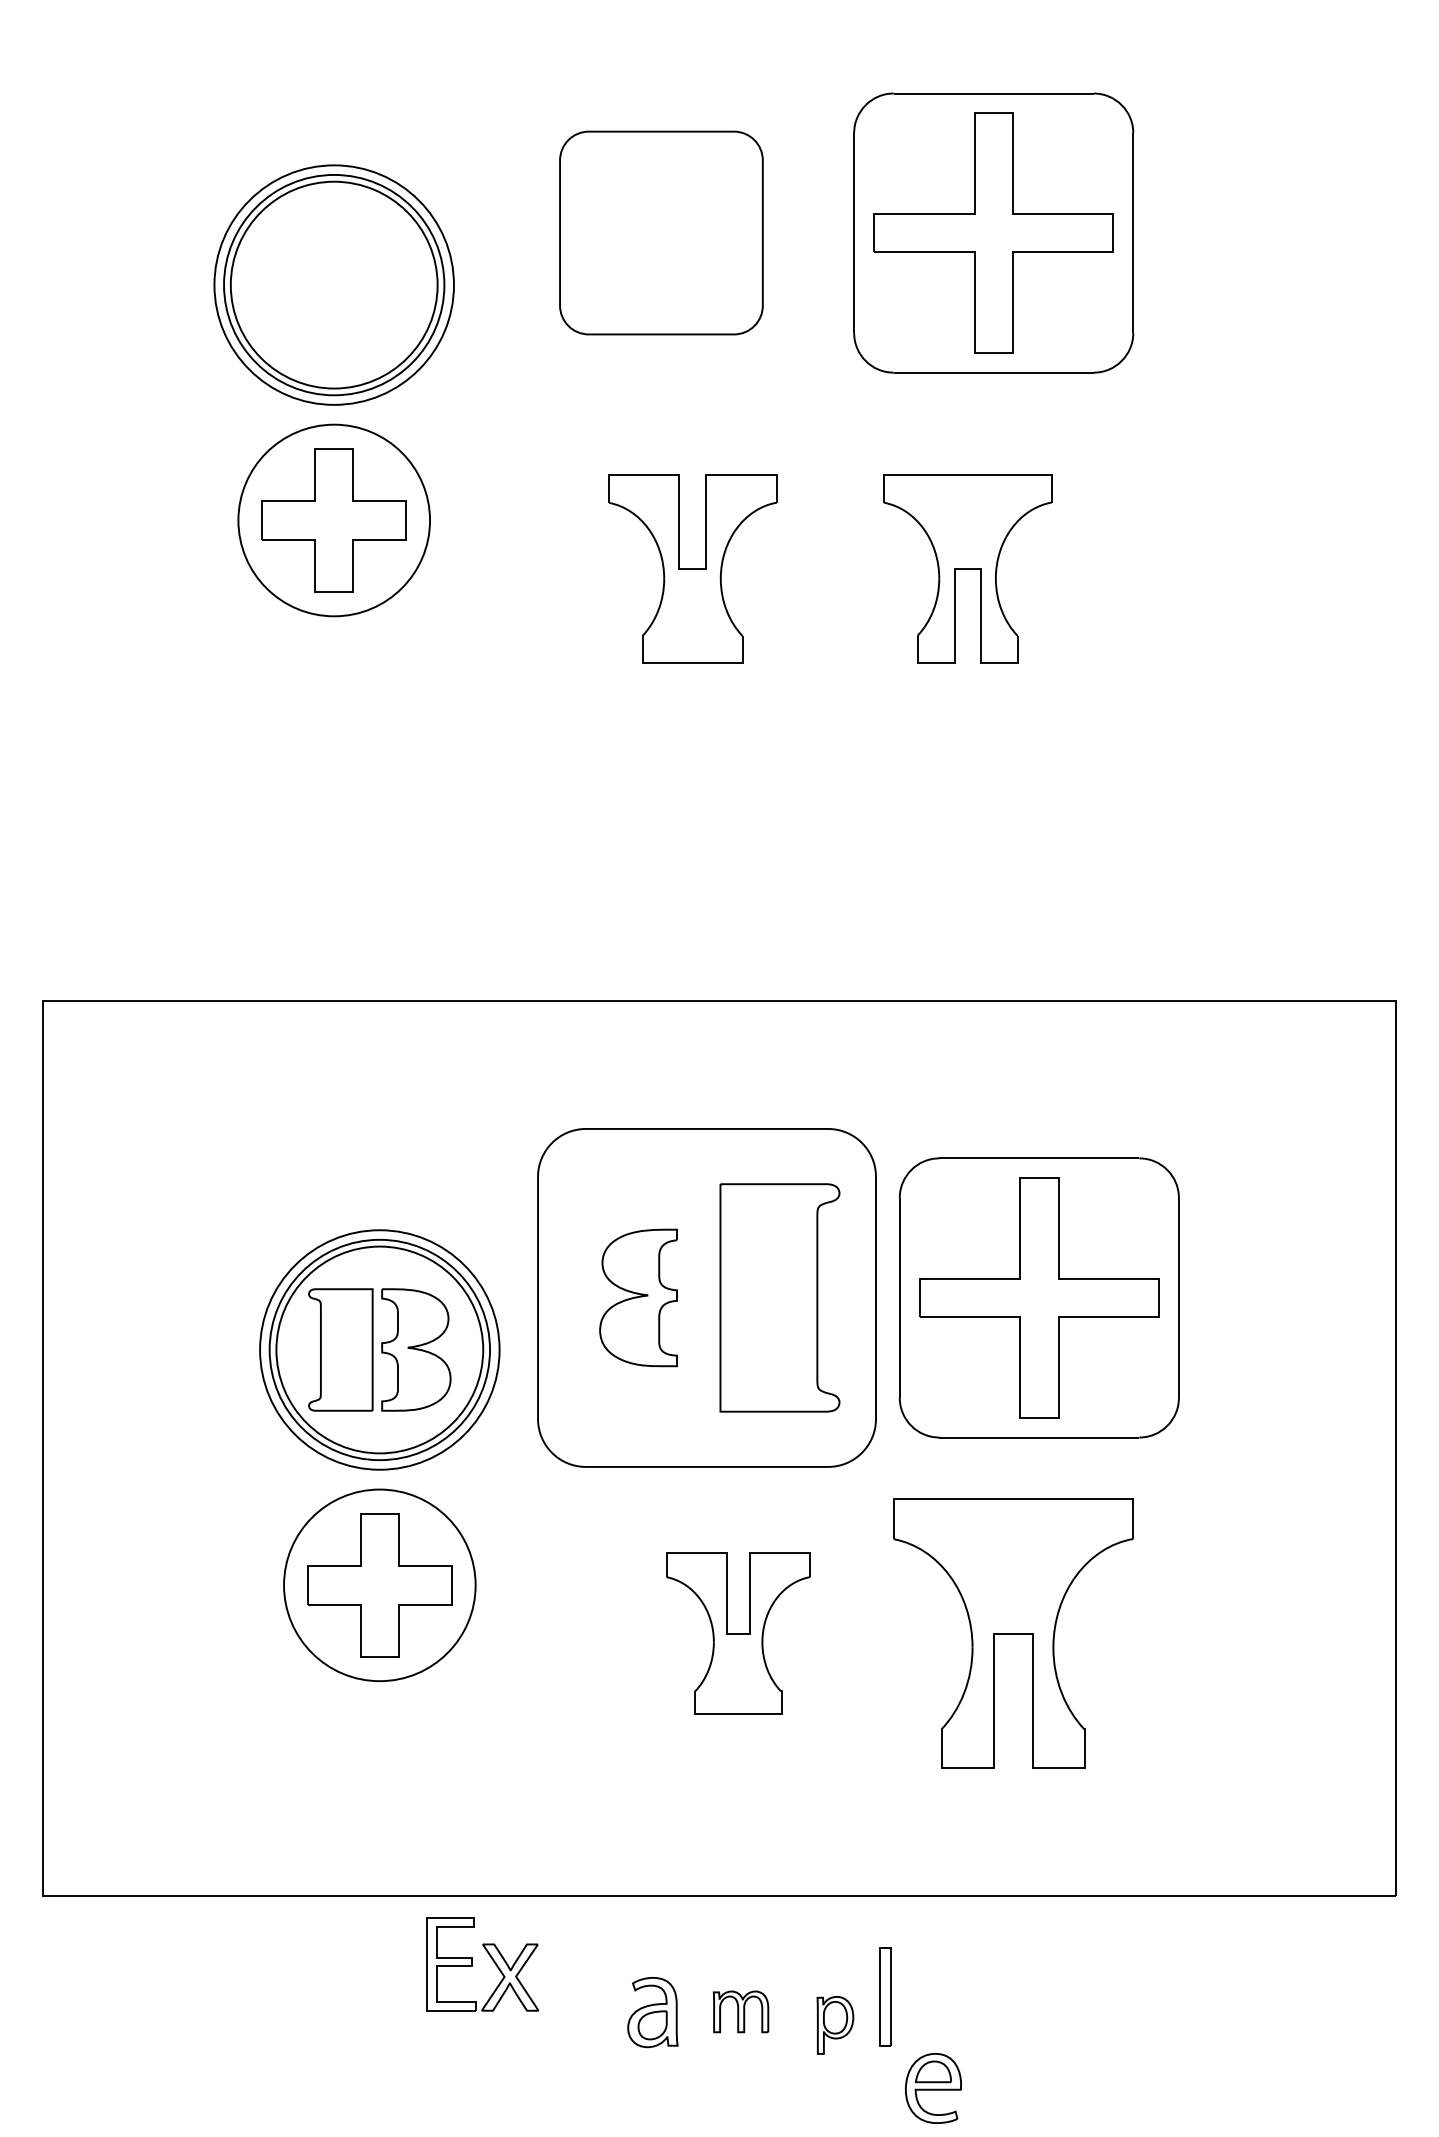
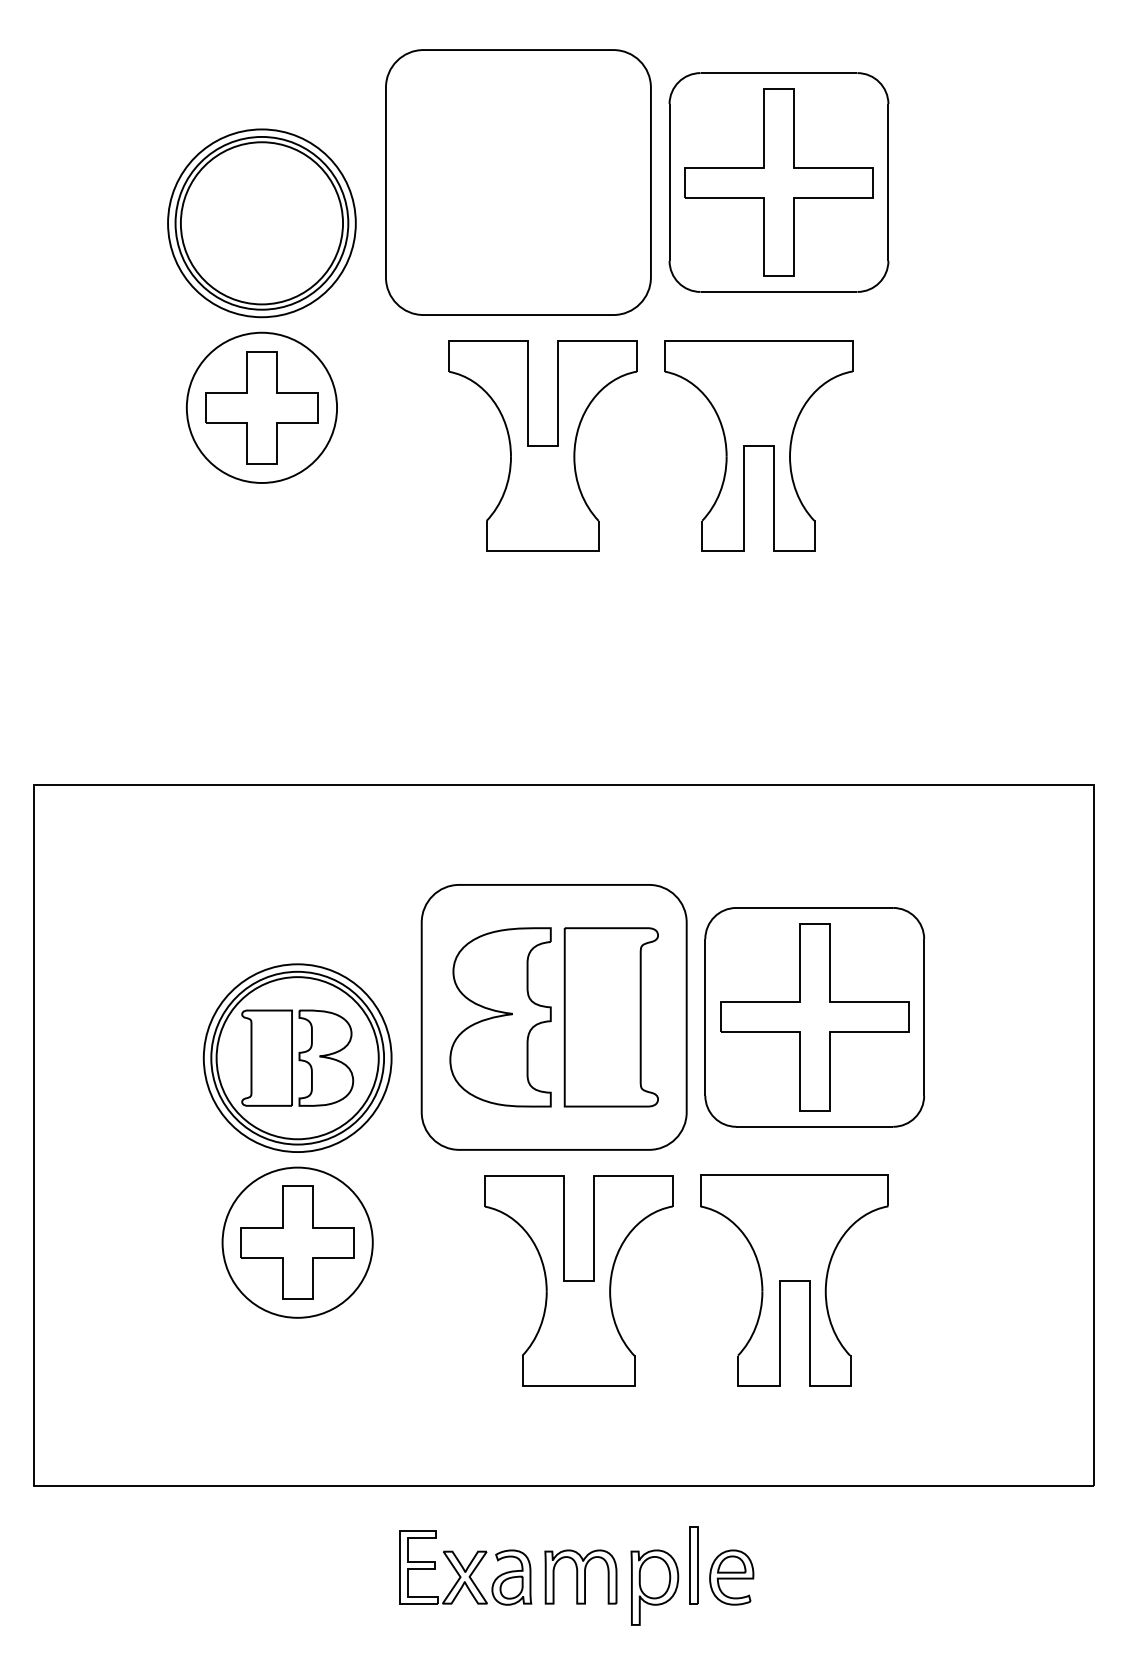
part: (661, 232) -> (518, 182), size x1.67
part: (692, 568) -> (542, 445), size x1.43
part: (967, 568) -> (758, 445), size x1.43
part: (638, 1297) -> (500, 1017), size x1.67
part: (738, 1633) -> (578, 1280), size x1.67
part: (472, 1964) -> (435, 1567), moved
part: (740, 2011) -> (580, 1576), size x1.67
part: (835, 2025) -> (654, 1587), size x1.67
part: (933, 2088) -> (731, 1577), moved

